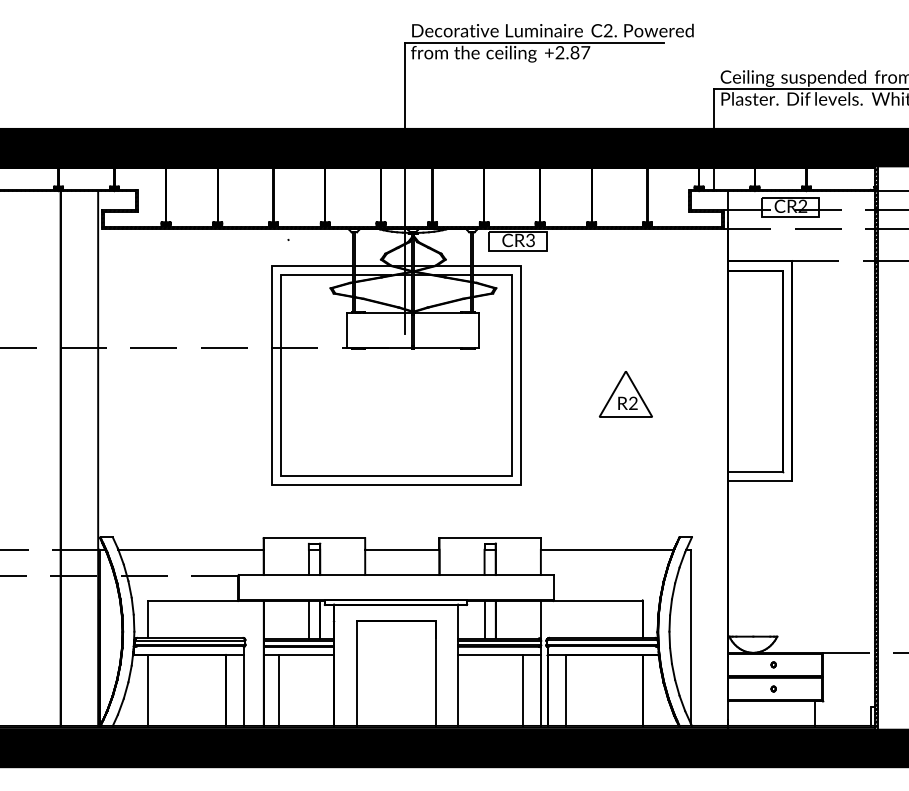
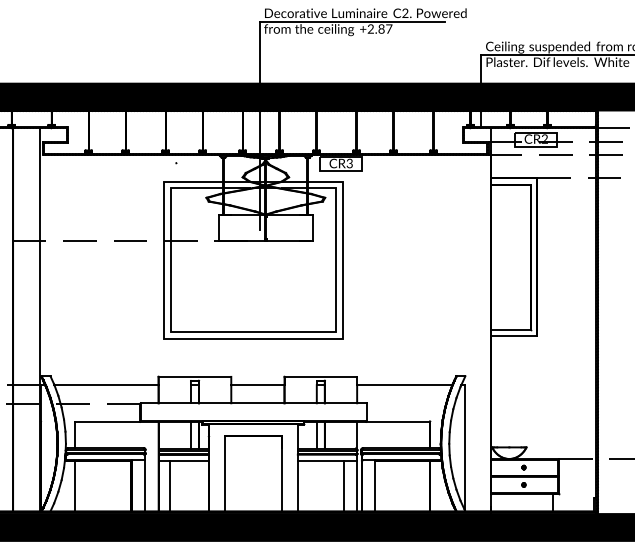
part: (625, 394) -> (417, 273), removed

